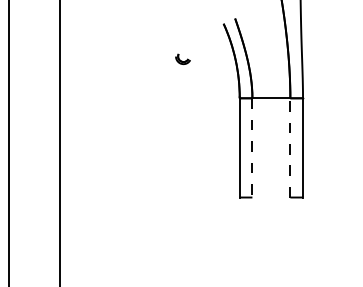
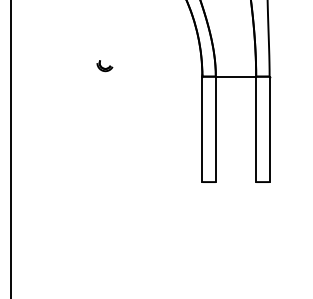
part: (182, 58) -> (104, 65), moved
line: (252, 147) -> (215, 128), dashed -> solid
line: (290, 147) -> (256, 128), dashed -> solid

